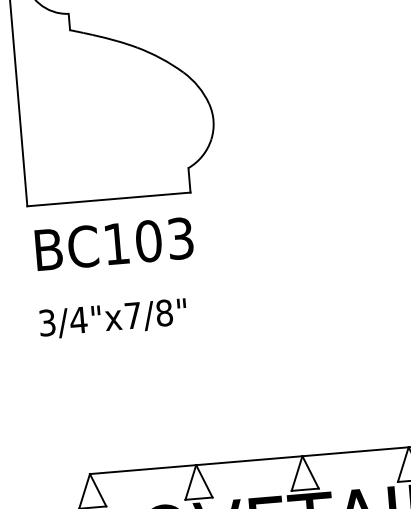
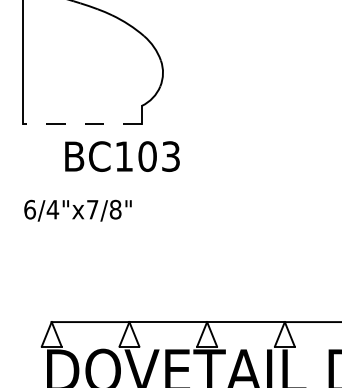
line: (109, 199) -> (82, 123), solid -> dashed
text: (114, 244) -> (122, 156), moved
text: (46, 322) -> (29, 209), 3/4"x7/8" -> 6/4"x7/8"

